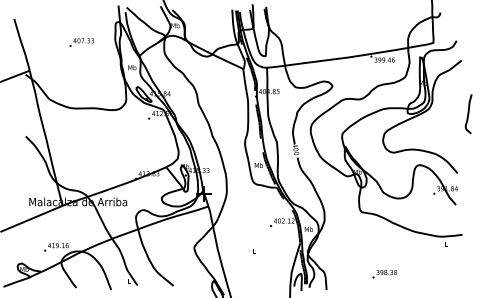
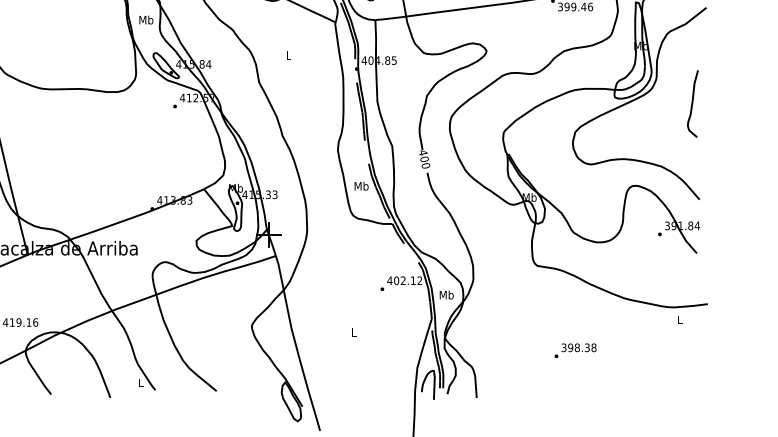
curve: (468, 114) -> (692, 104), moved
text: (384, 274) -> (575, 351), moved

